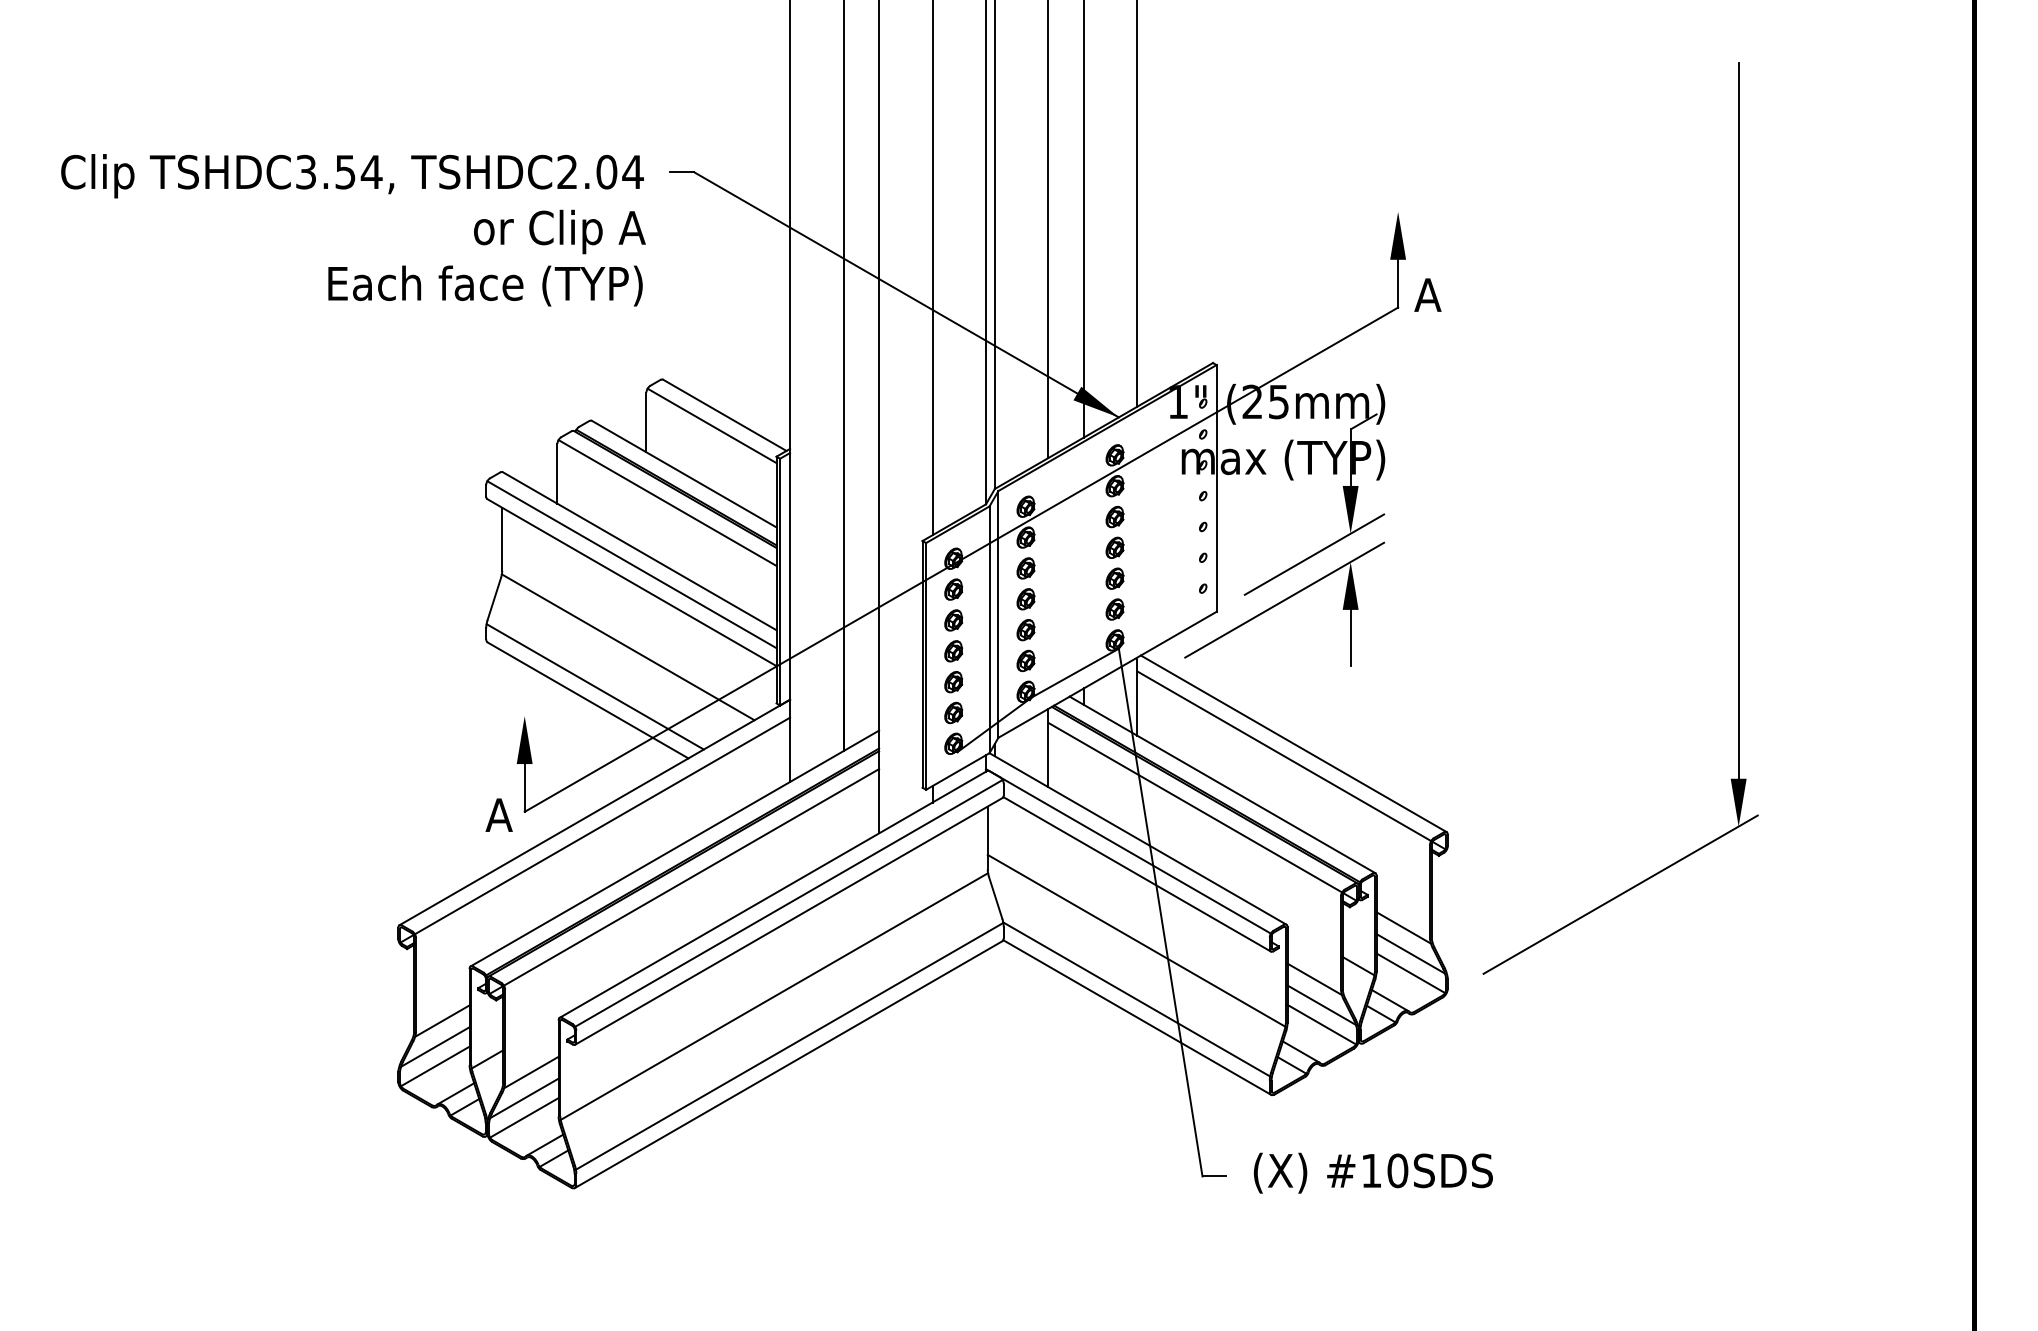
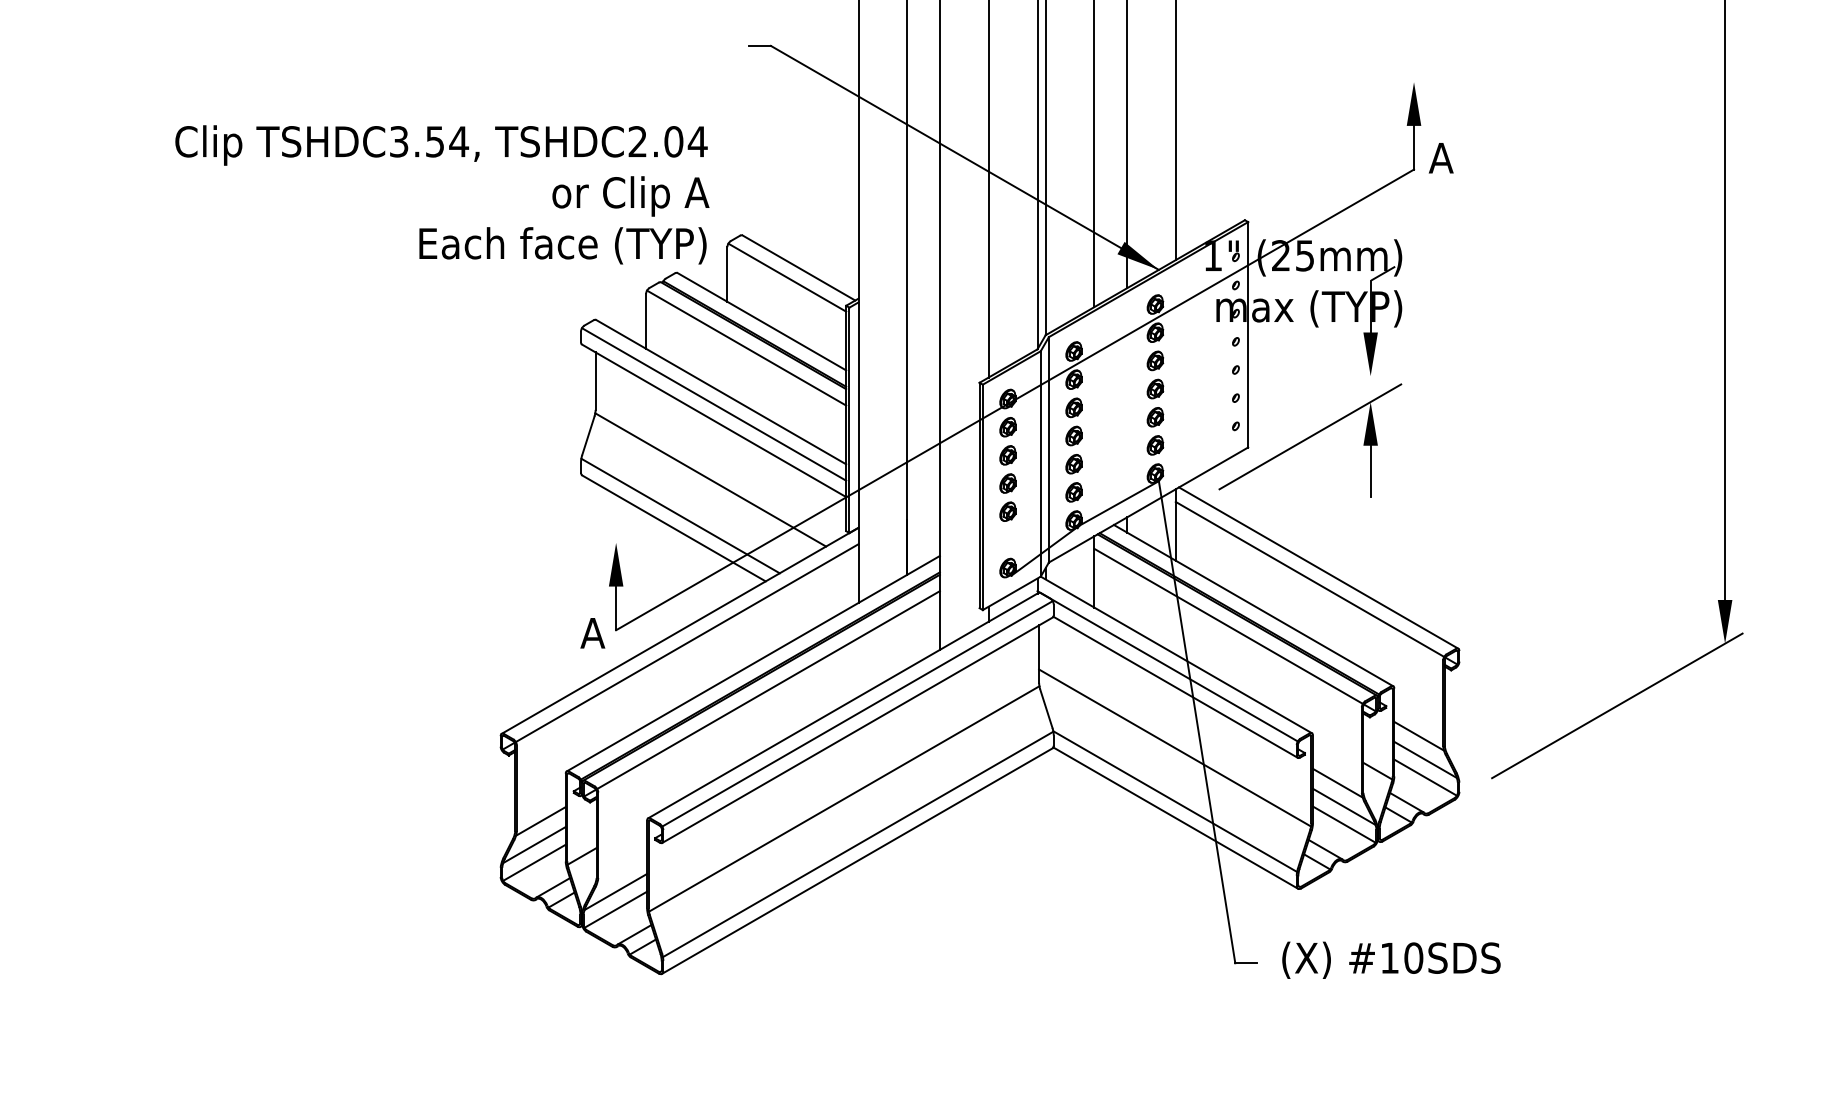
text: (353, 230) -> (442, 195), moved
line: (1314, 554) -> (1337, 395), removed
part: (953, 712) -> (1007, 539), removed
line: (531, 1072) -> (622, 868), removed

